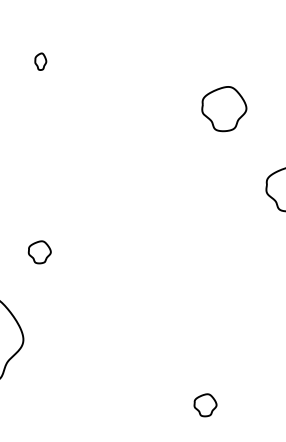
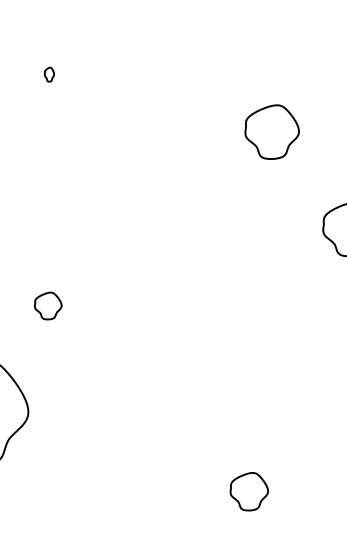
part: (40, 61) -> (49, 74), size x0.7
part: (205, 405) -> (249, 491), size x1.4

